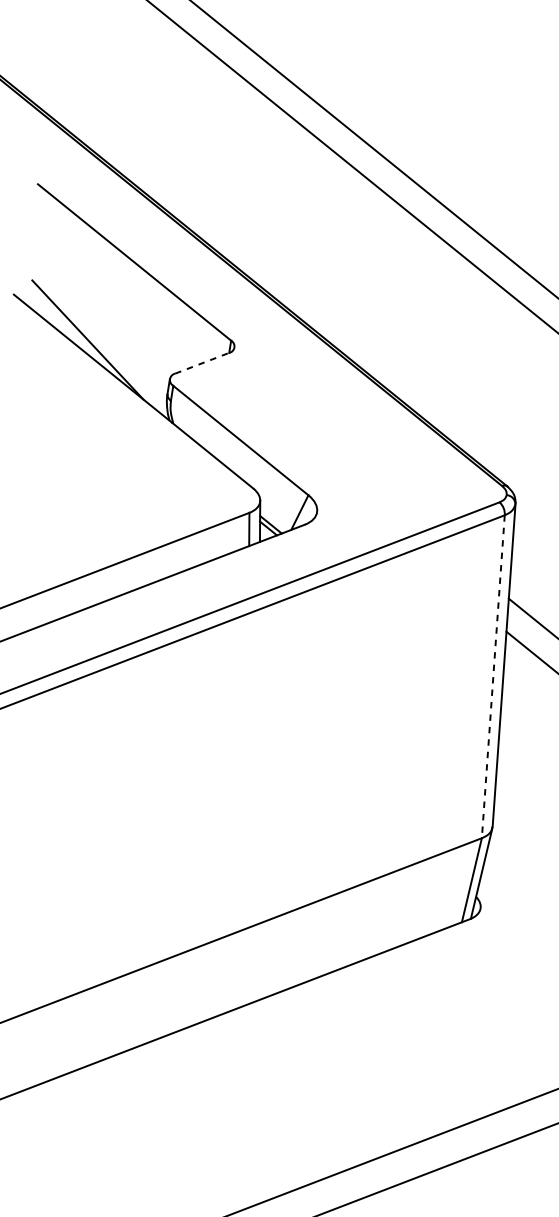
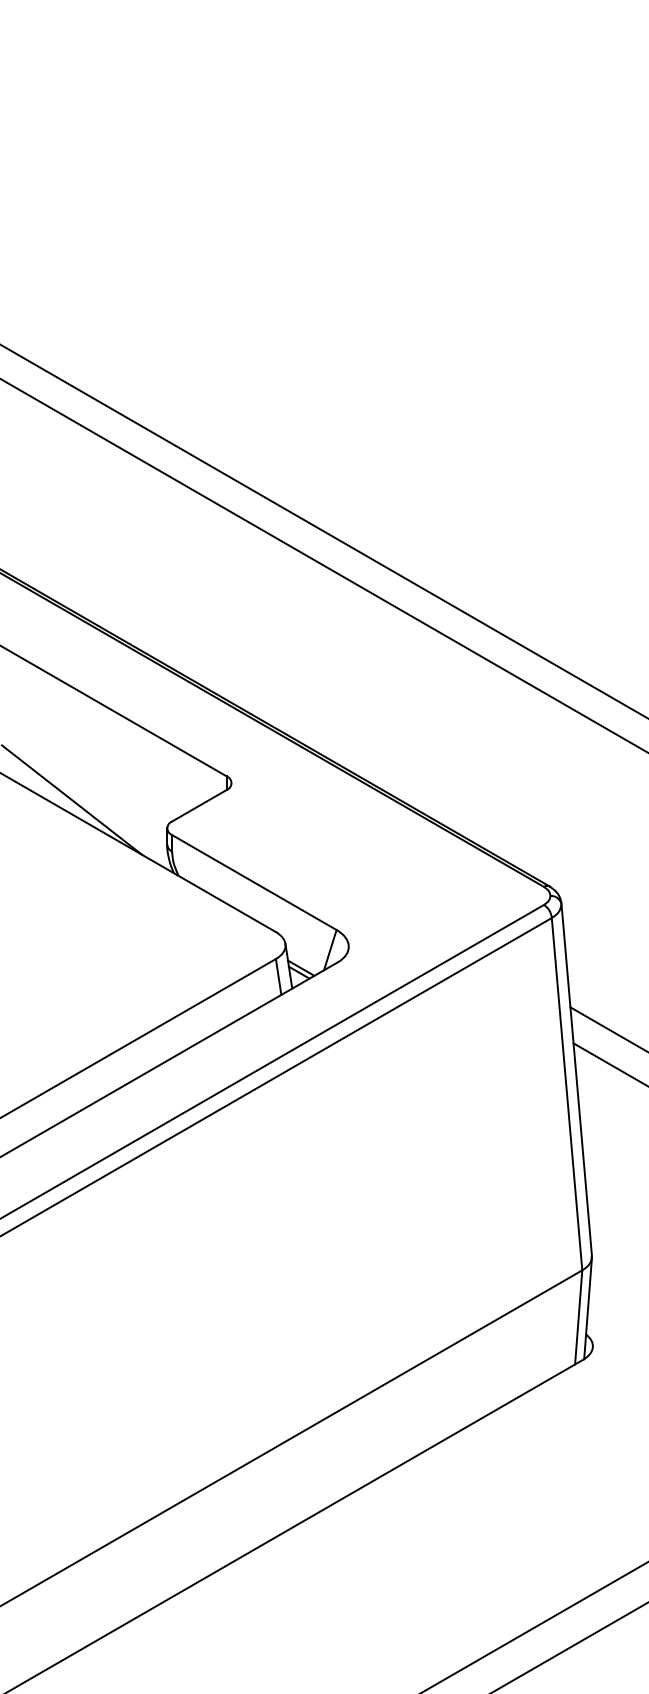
line: (202, 363) -> (199, 805), dashed -> solid
line: (493, 677) -> (567, 1094), dashed -> solid

